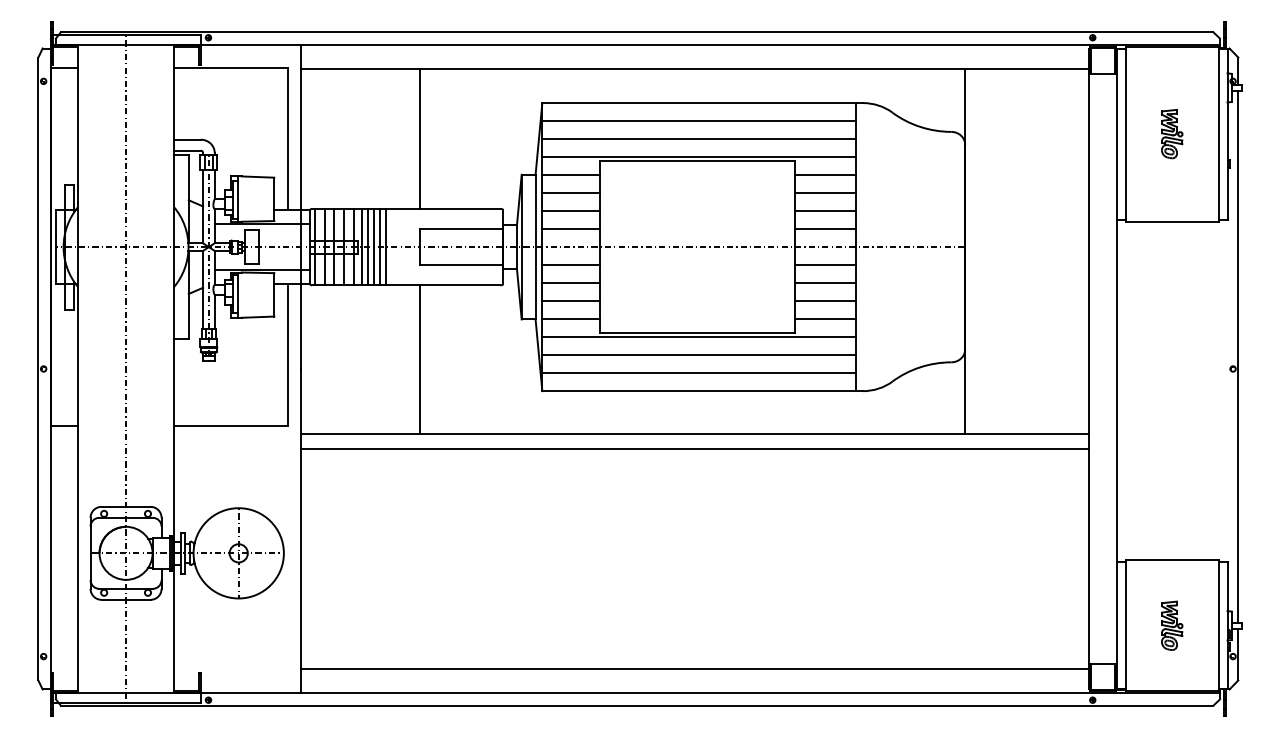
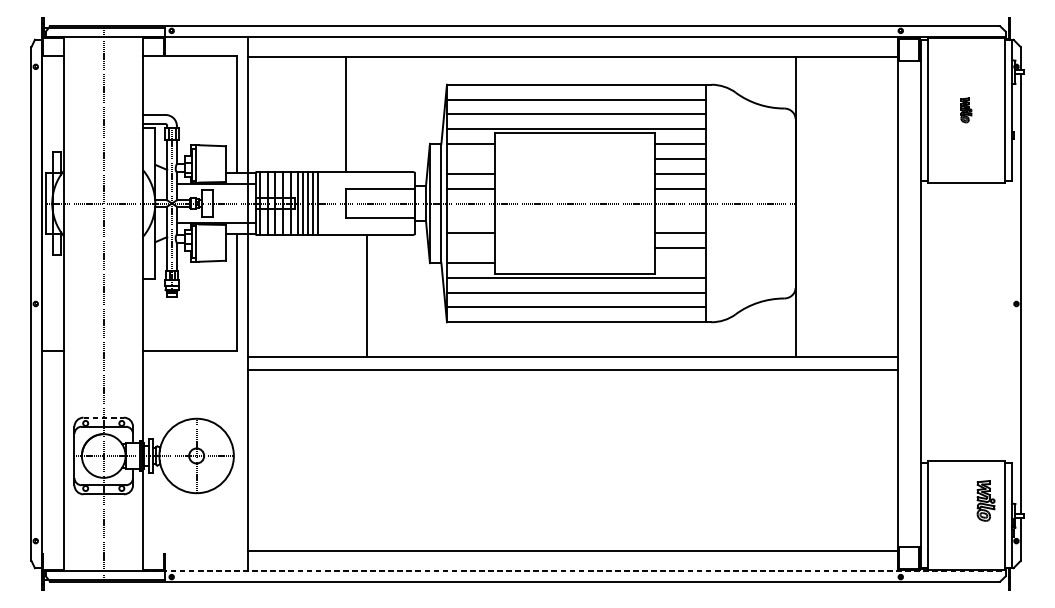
part: (1172, 134) -> (966, 110), size x0.6
line: (571, 193) -> (471, 159), removed
line: (571, 265) -> (471, 218), removed
line: (825, 265) -> (680, 218), removed
line: (571, 301) -> (471, 248), removed
line: (825, 319) -> (680, 263), removed
line: (419, 359) -> (367, 296), moved
line: (126, 506) -> (104, 417), solid -> dashed
part: (1172, 625) -> (986, 500), moved
line: (697, 692) -> (574, 570), solid -> dashed

